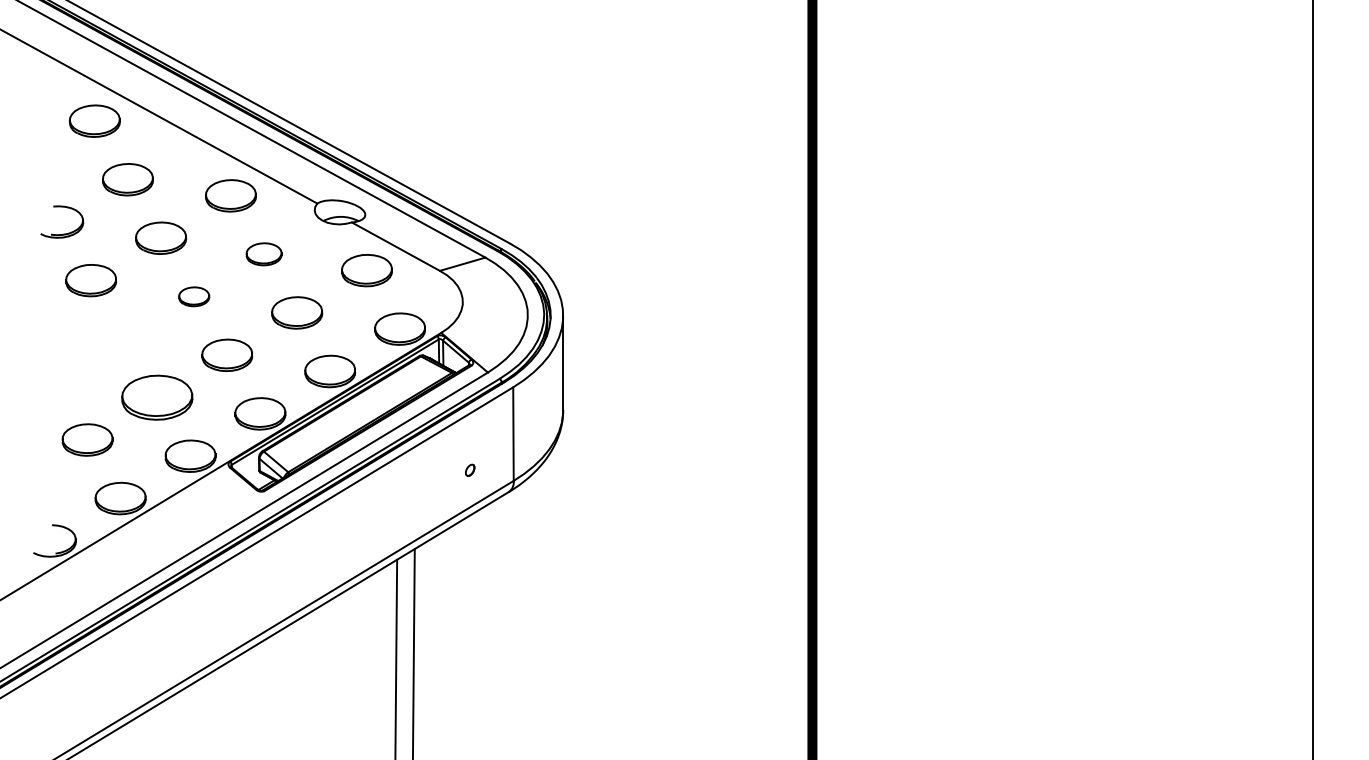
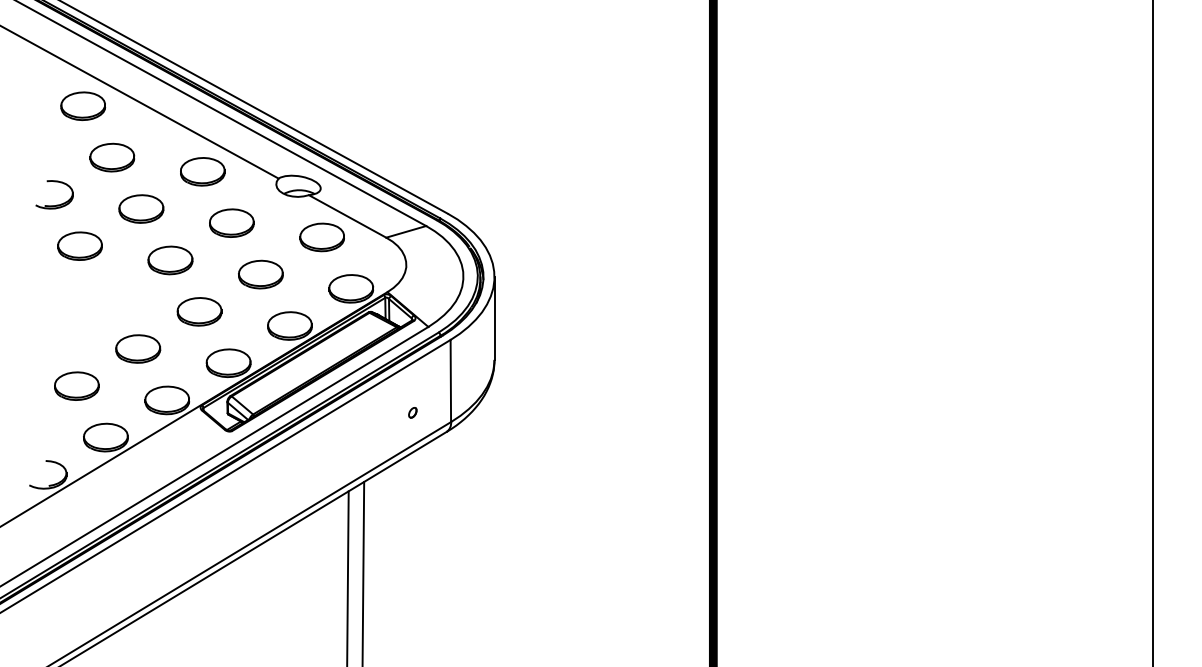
part: (263, 253) -> (231, 222), size x1.43
part: (194, 296) -> (170, 260), size x1.67
part: (157, 397) -> (138, 348), size x0.71

